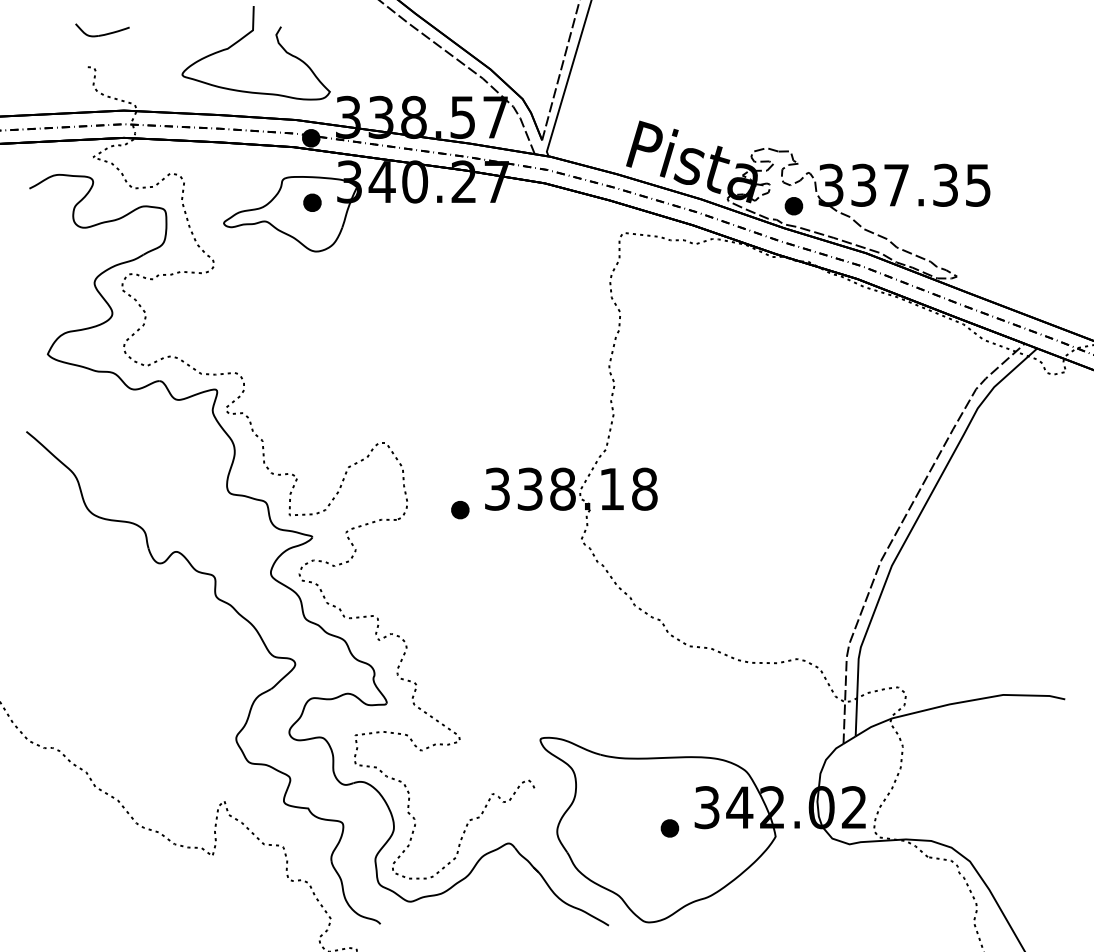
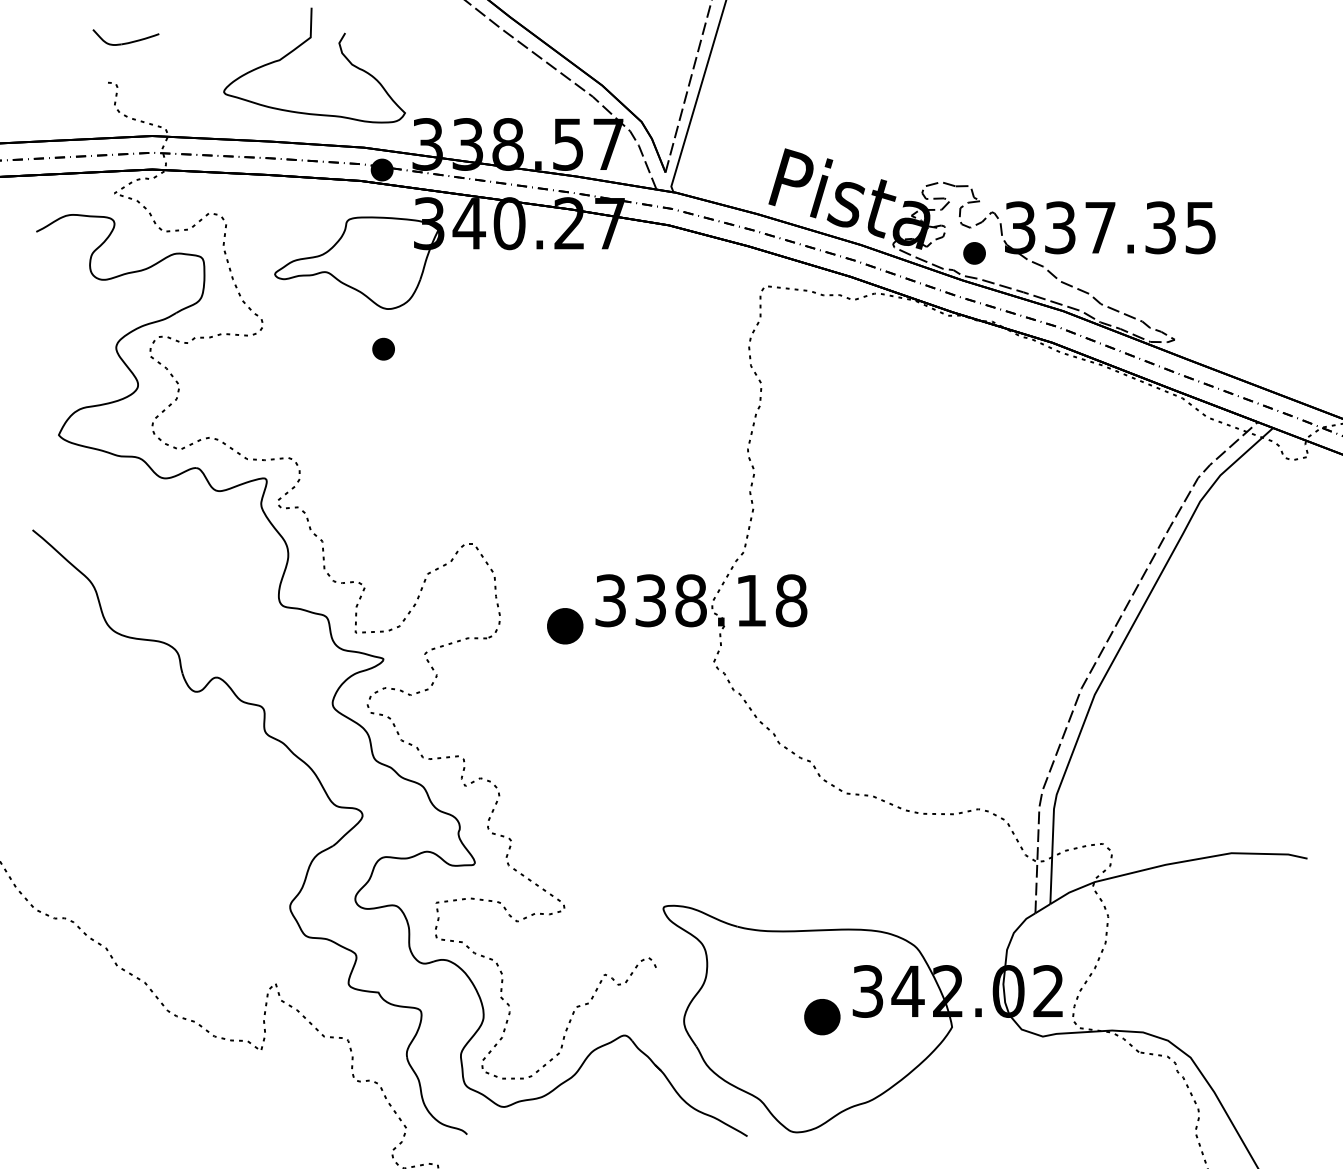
part: (312, 202) -> (383, 348), moved
part: (459, 510) -> (564, 626), size x1.6
part: (670, 827) -> (822, 1016), size x1.6

